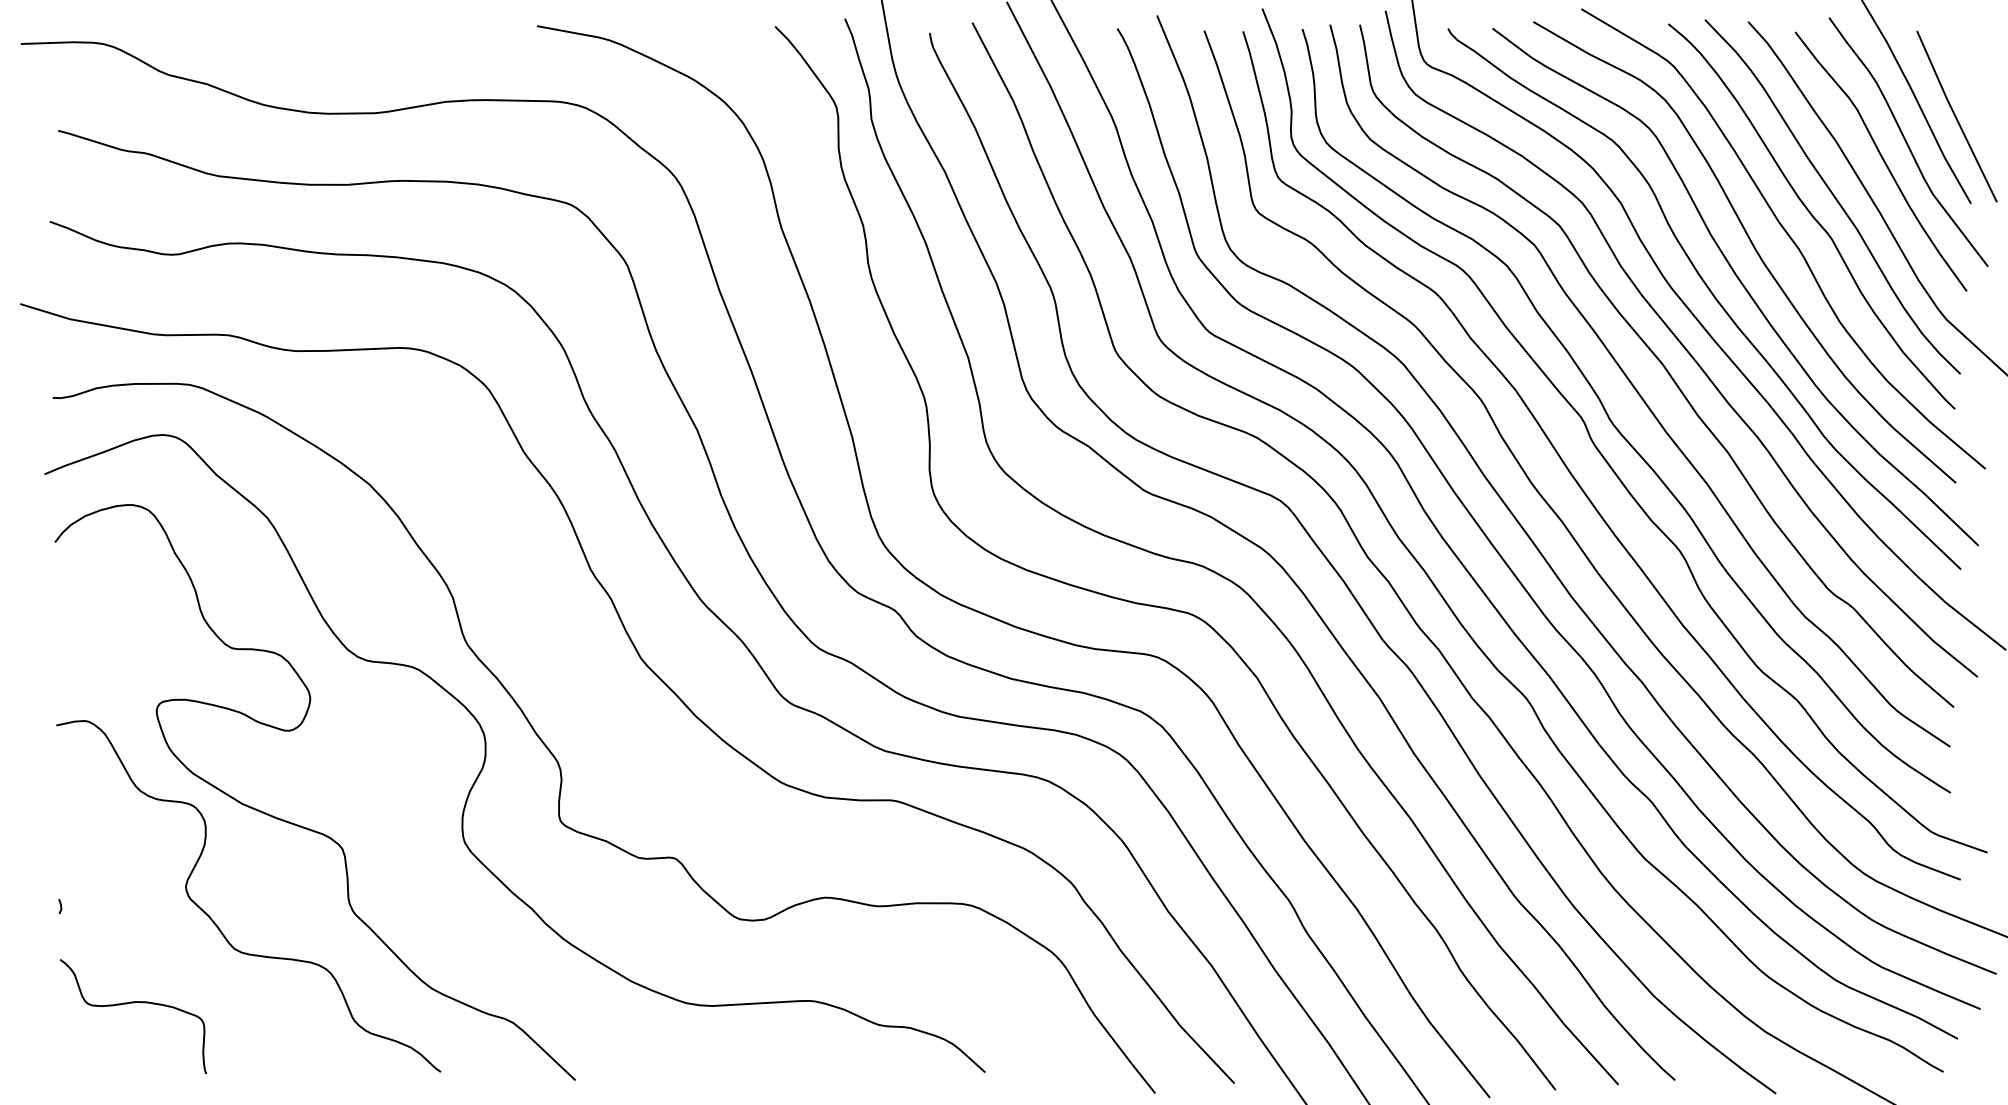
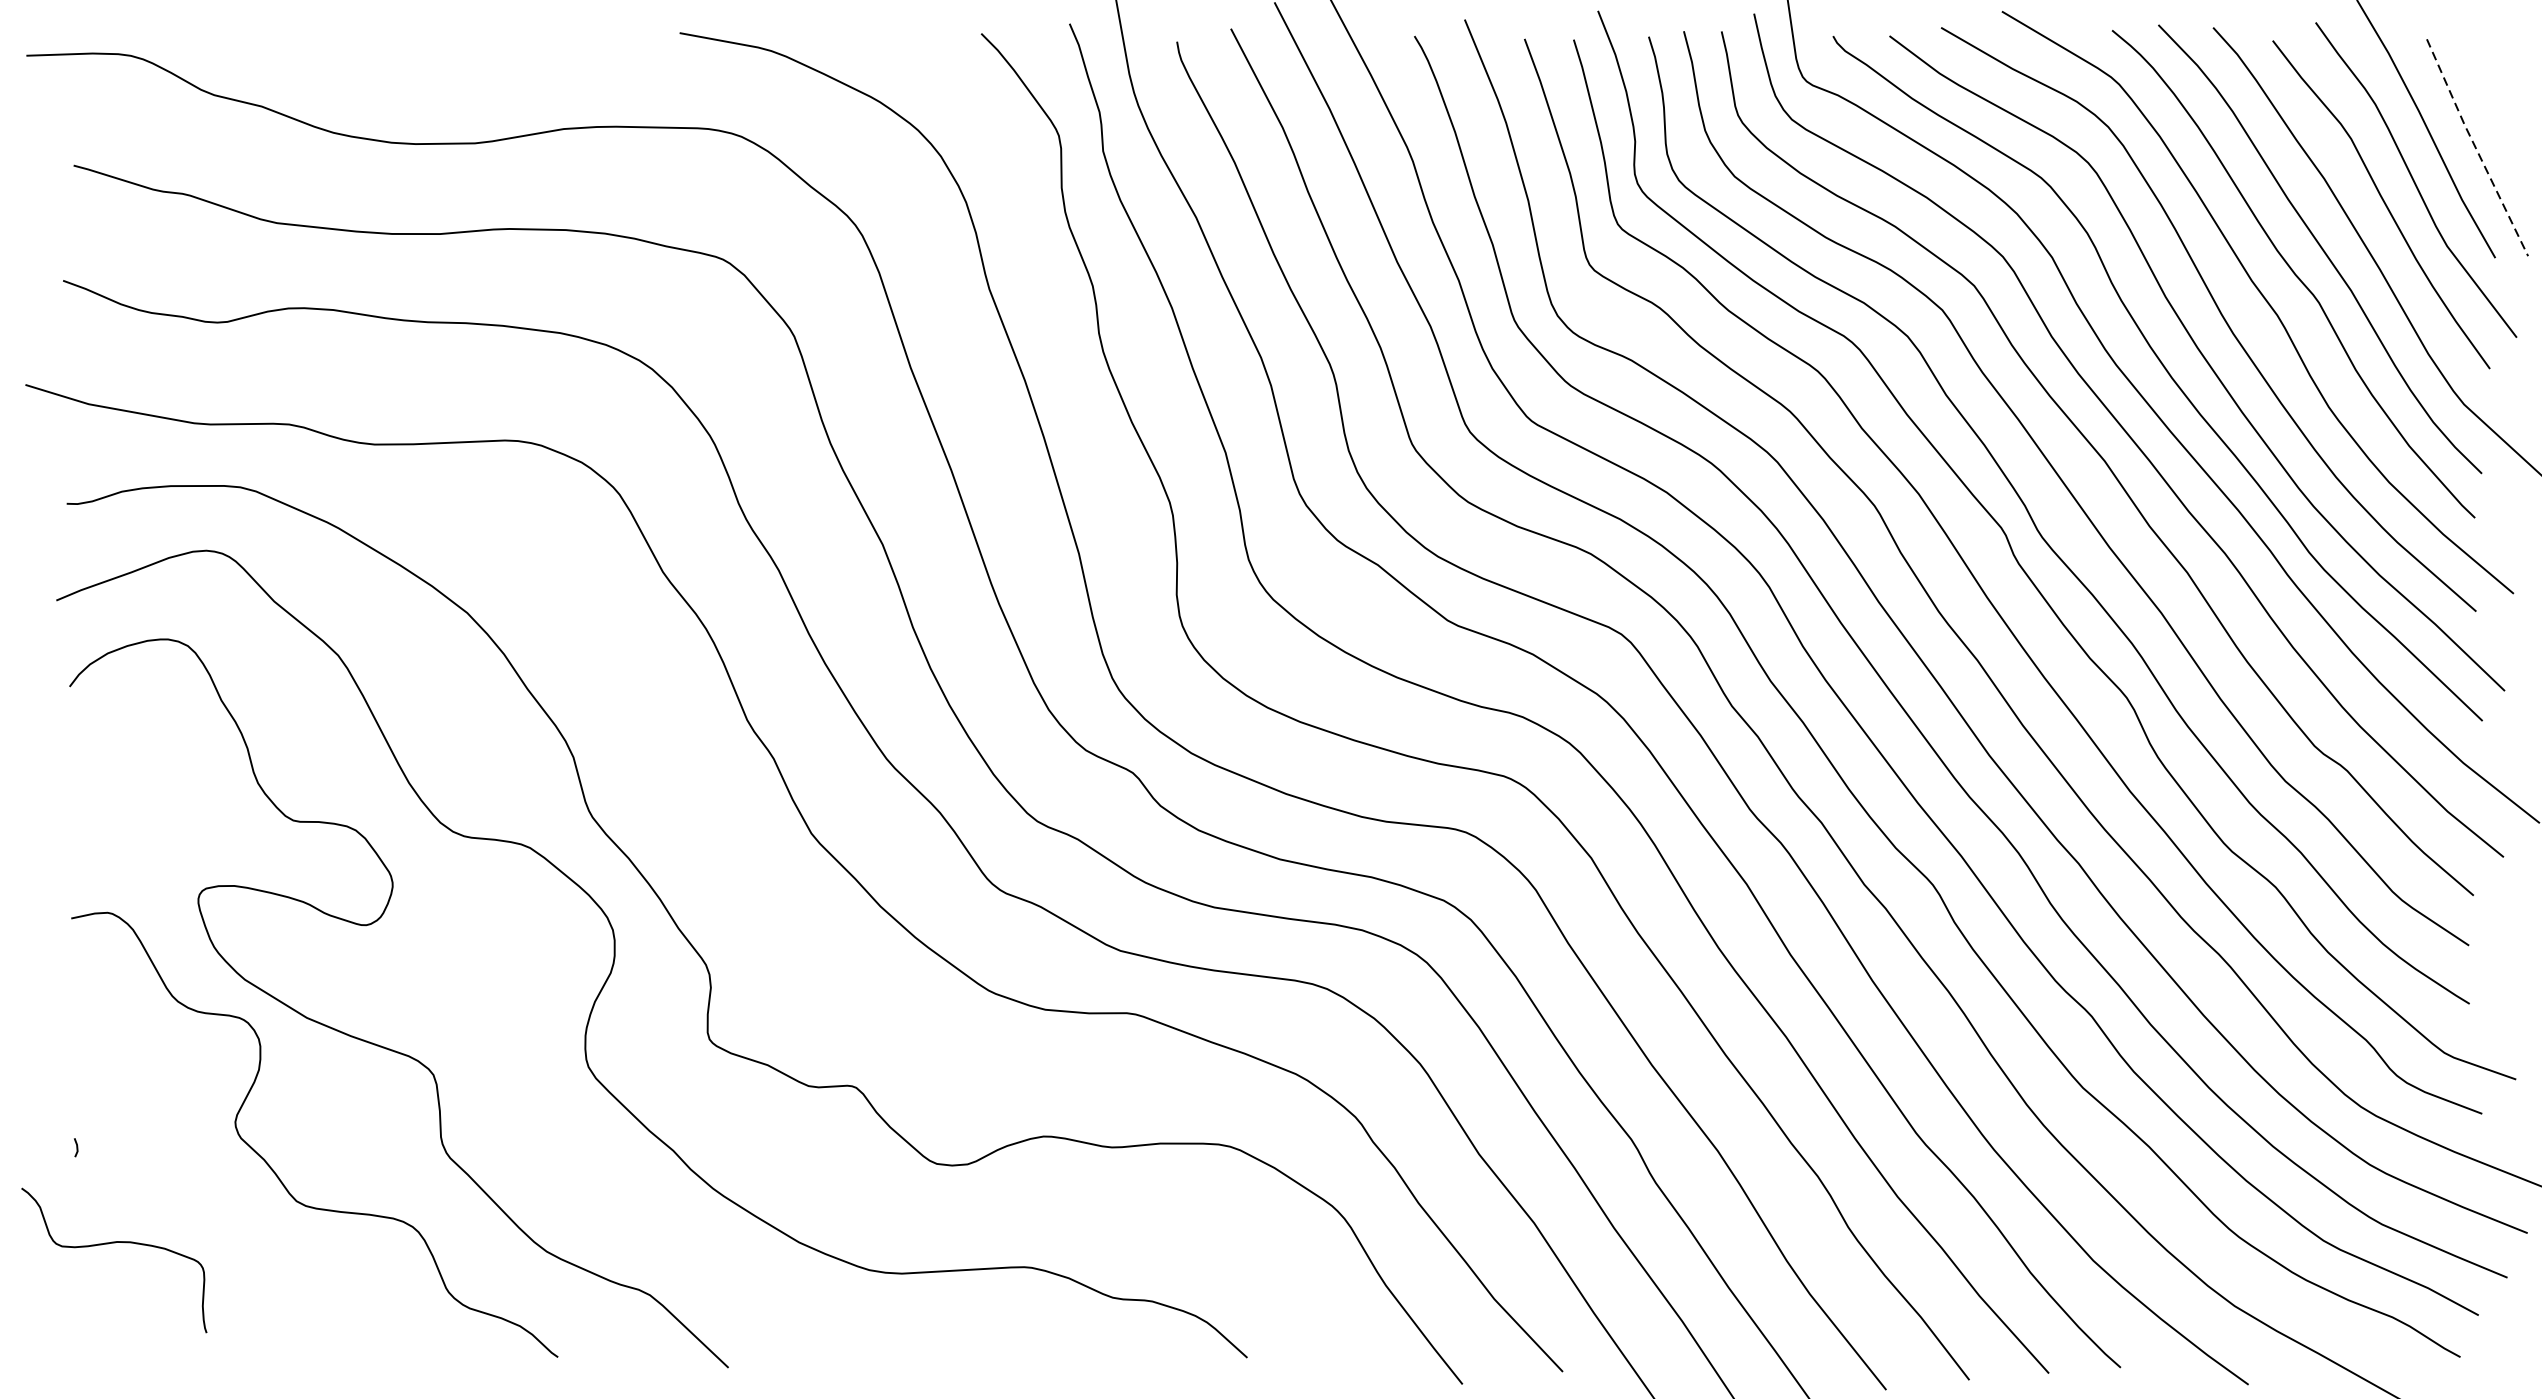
line: (1955, 117) -> (2475, 148), solid -> dashed
curve: (132, 1003) -> (113, 1243), moved

